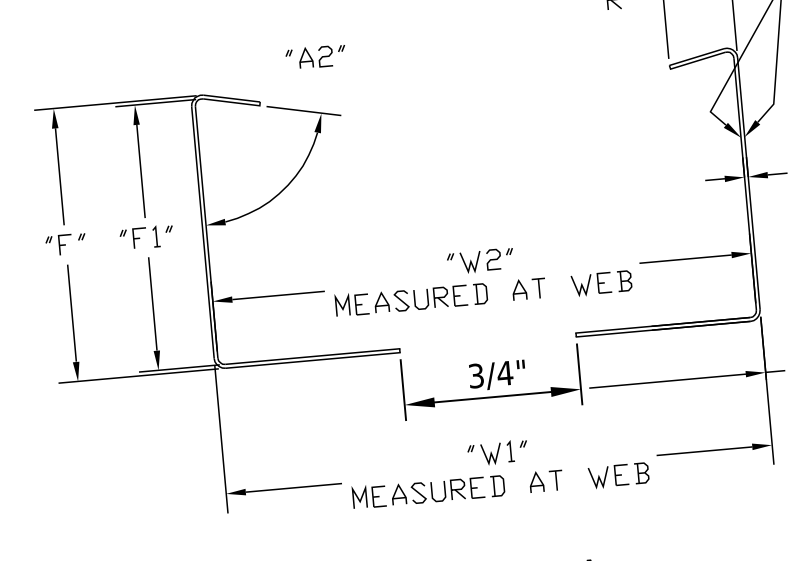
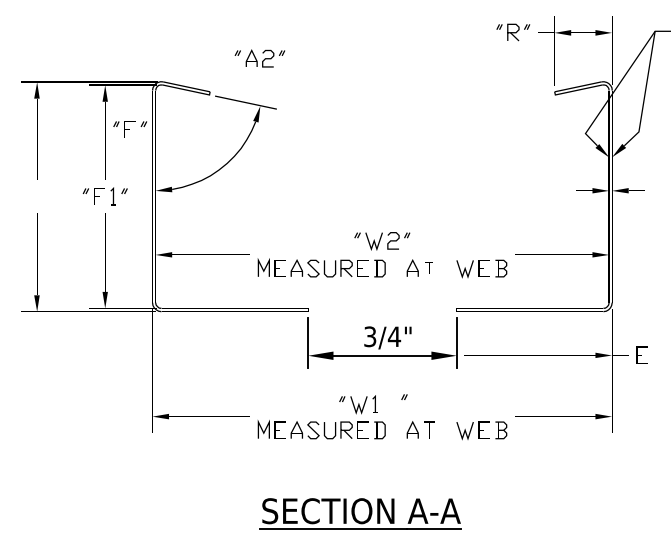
part: (65, 244) -> (129, 129), moved
part: (539, 288) -> (429, 268), size x0.7
part: (490, 453) -> (358, 404), moved

